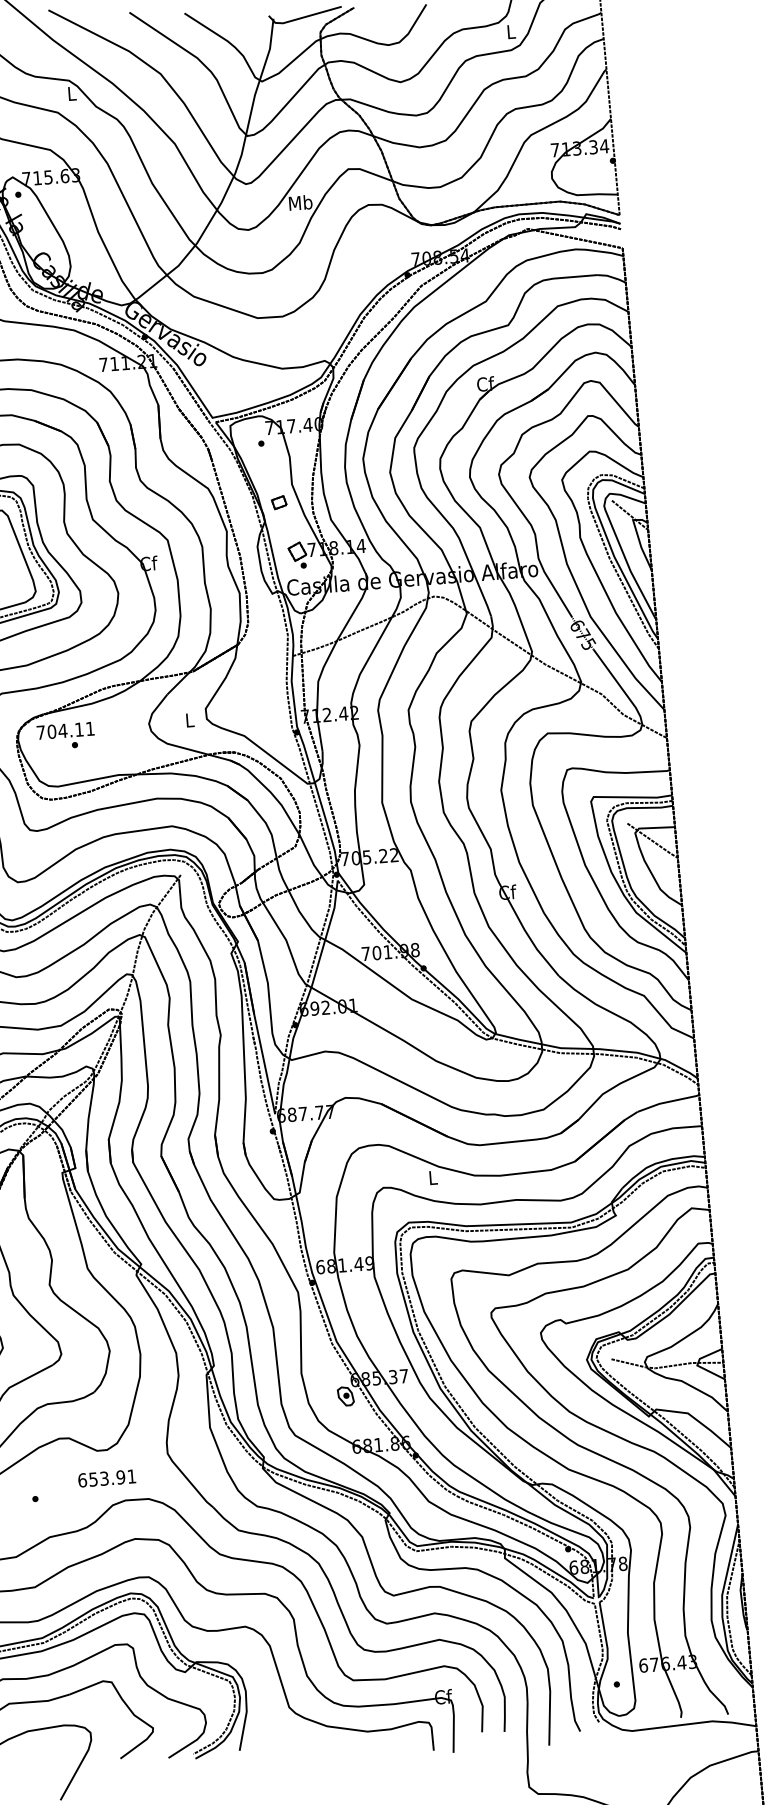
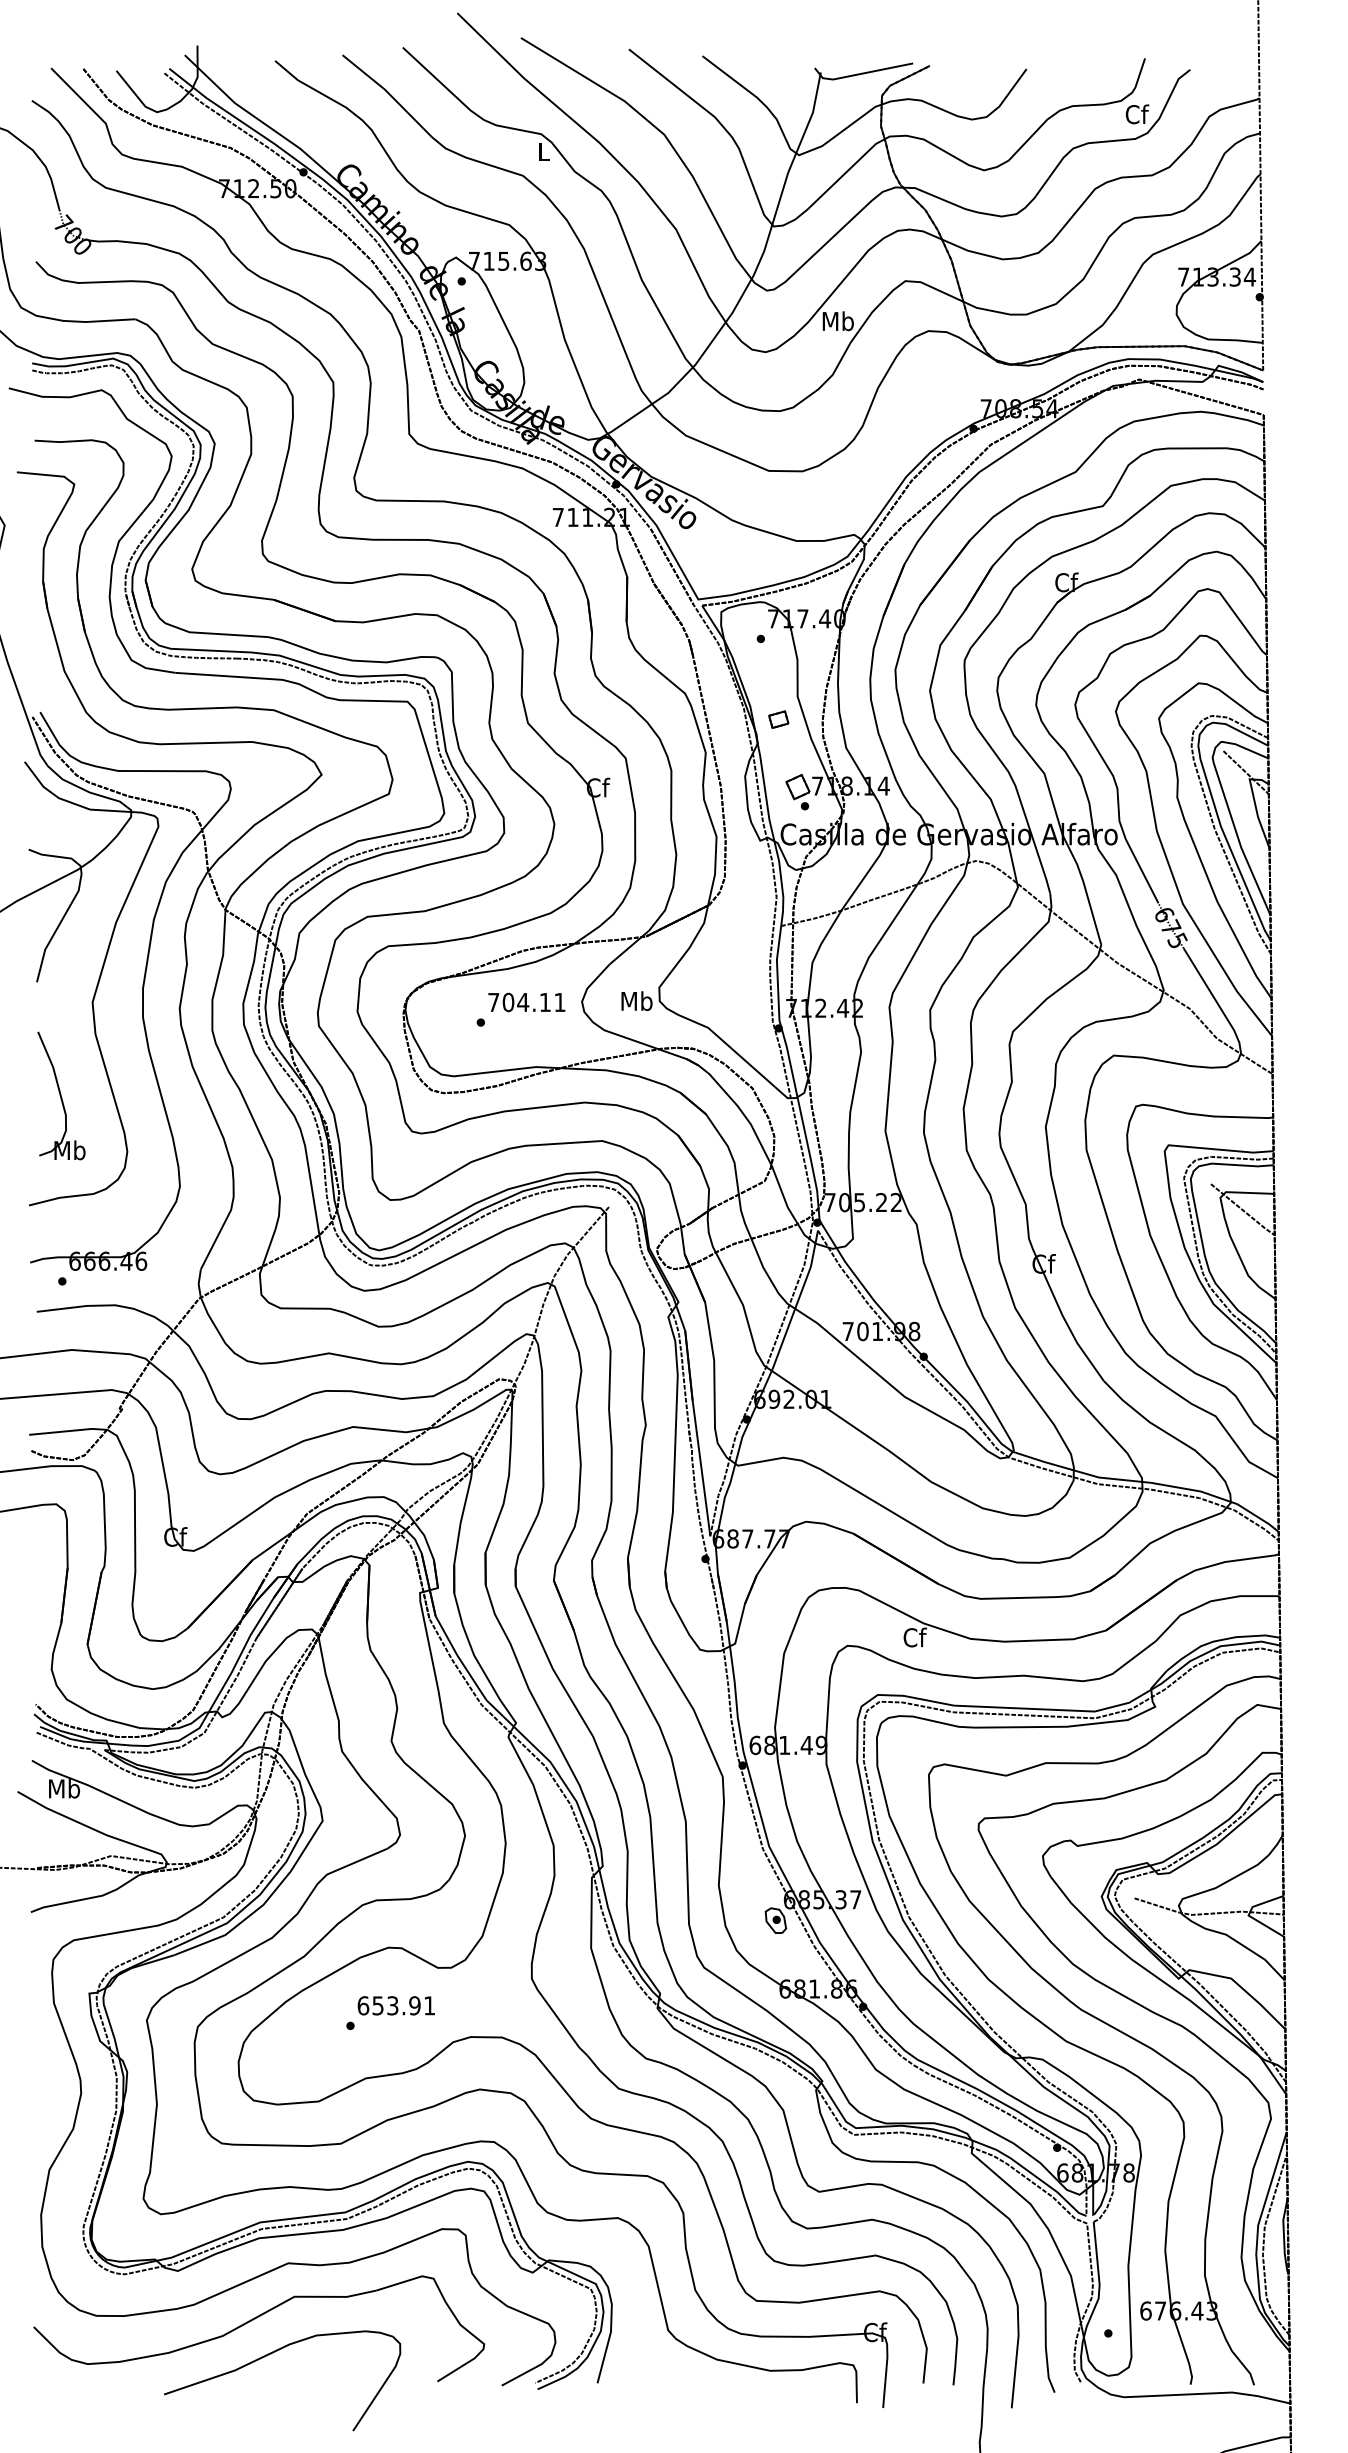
text: (511, 31) -> (1137, 114), L -> Cf
text: (189, 720) -> (636, 1001), L -> Mb
text: (65, 730) -> (526, 1002), moved
text: (433, 1177) -> (915, 1637), L -> Cf
text: (106, 1478) -> (395, 2005), moved

